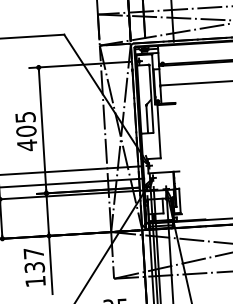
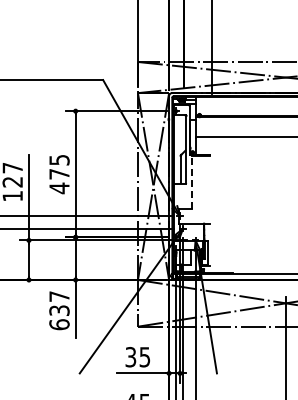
text: (26, 130) -> (59, 173), 405 -> 475
line: (158, 131) -> (191, 182), solid -> dashed
text: (35, 281) -> (59, 324), 137 -> 637

